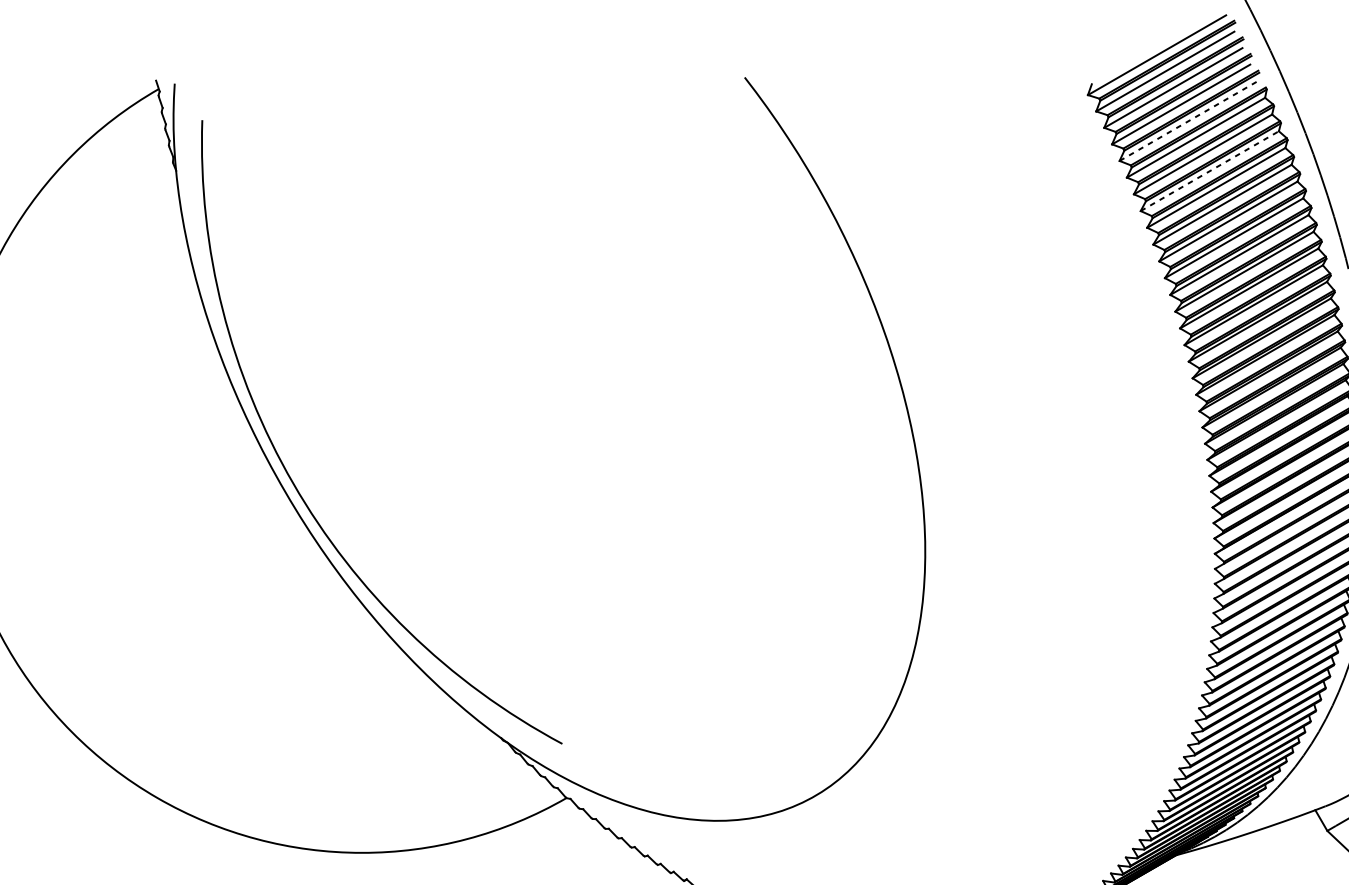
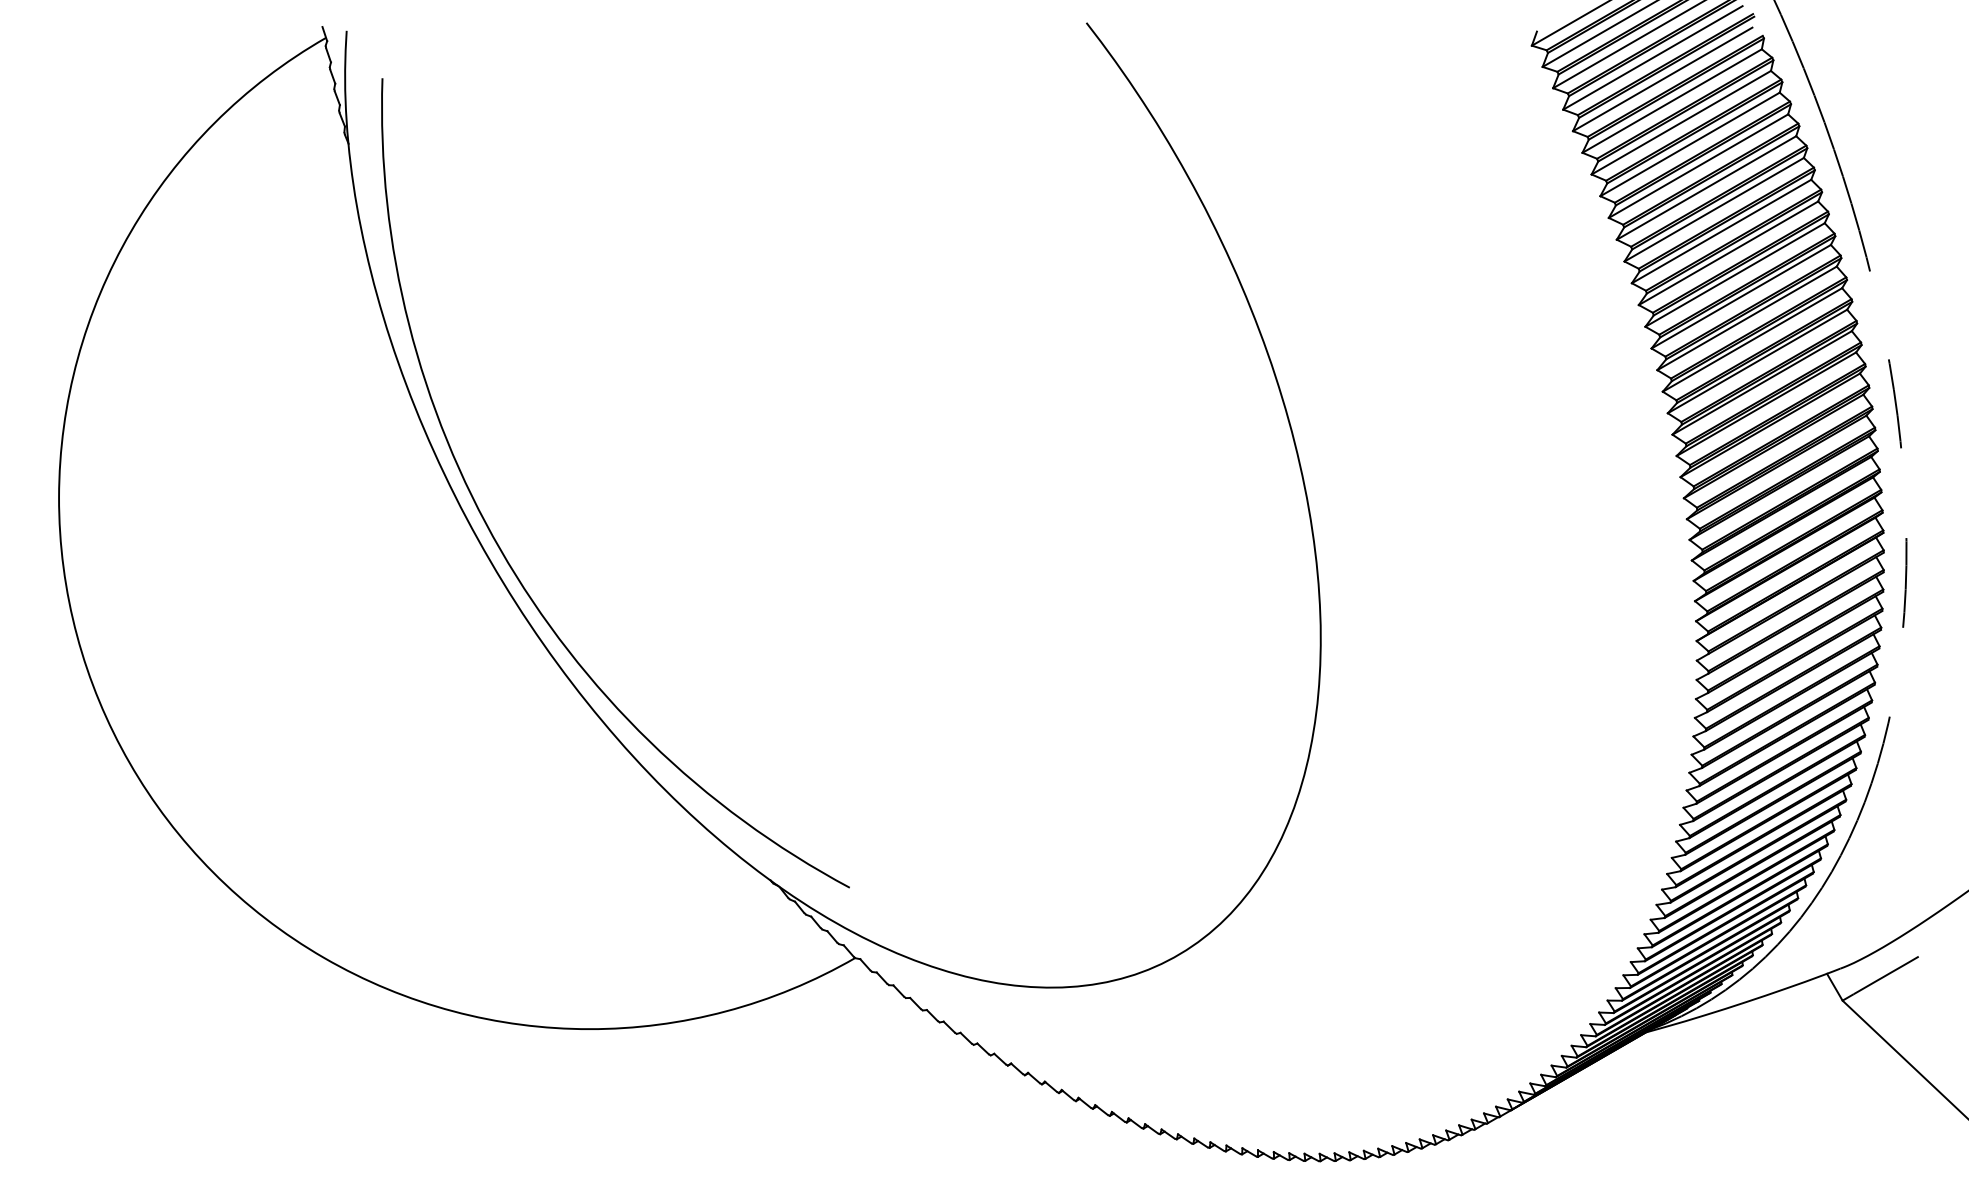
line: (1188, 121) -> (1662, 79), dashed -> solid
line: (1210, 171) -> (1690, 144), dashed -> solid

